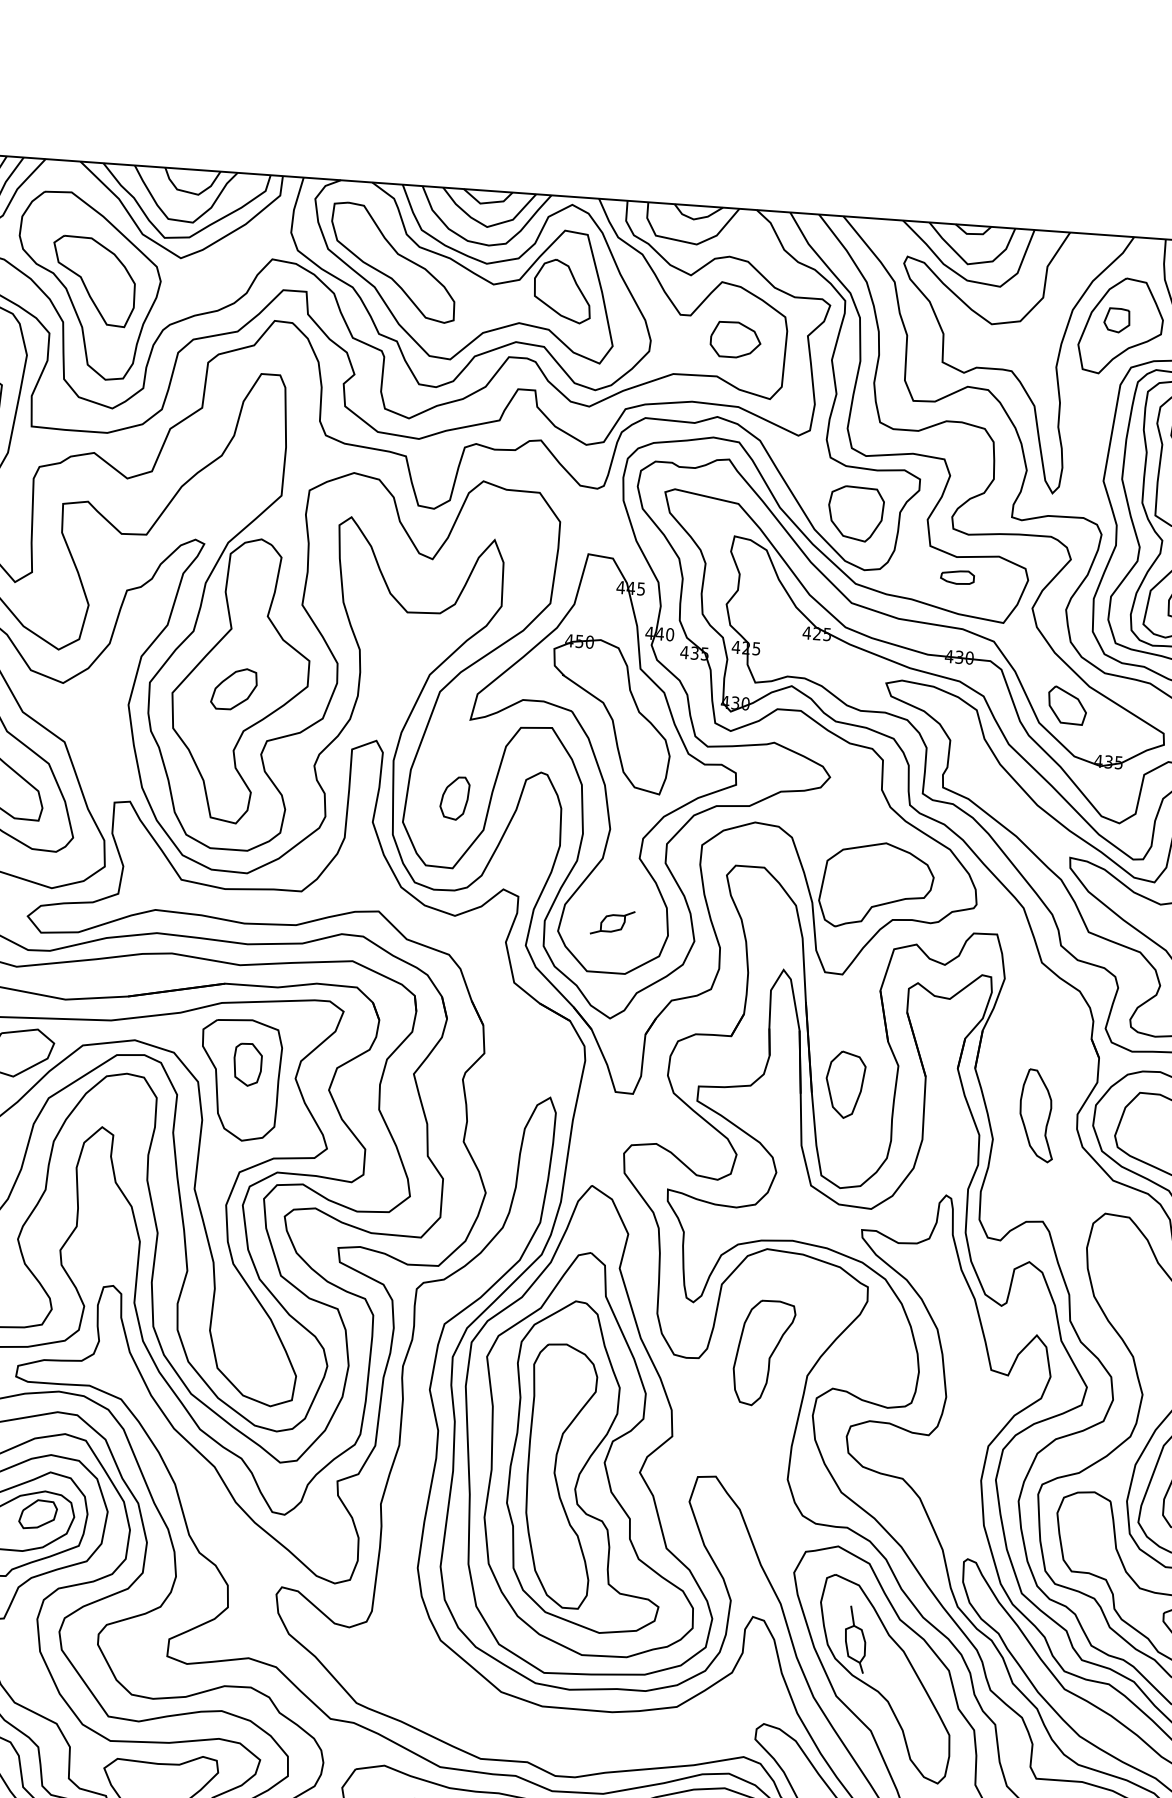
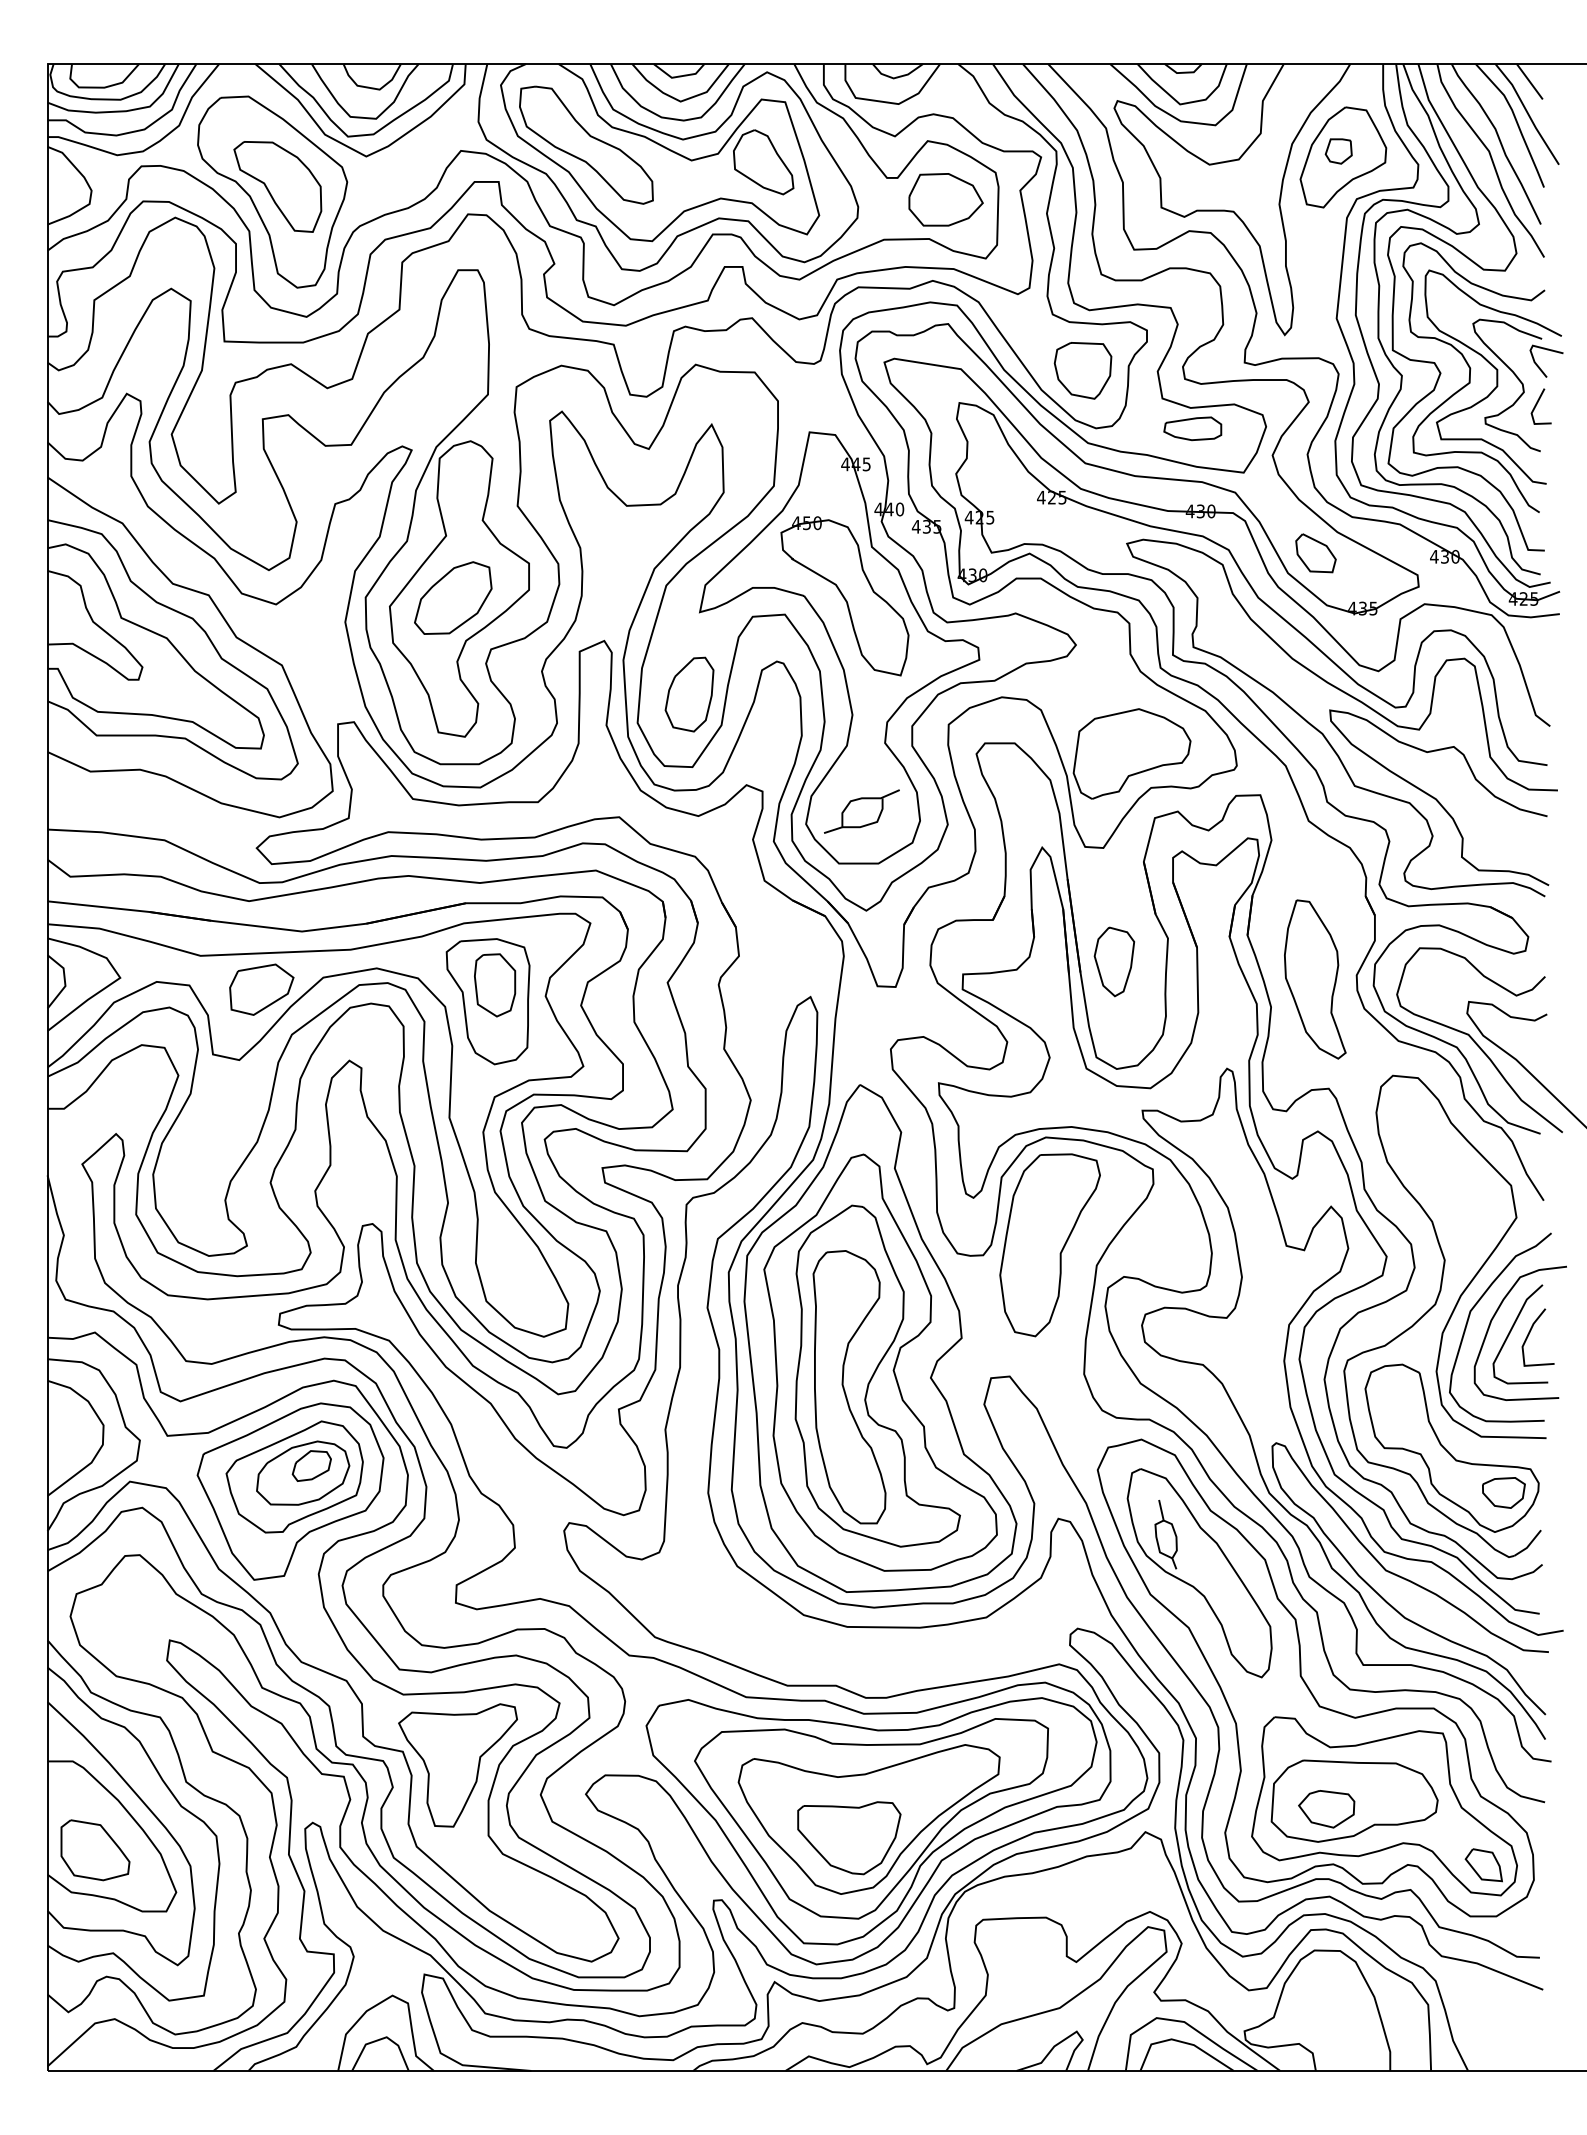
part: (735, 339) -> (945, 199), size x1.43
part: (957, 576) -> (1192, 428), size x1.67
part: (234, 688) -> (453, 597), size x1.67
part: (454, 798) -> (689, 694), size x1.67
part: (612, 922) -> (861, 811), size x1.67
part: (248, 1064) -> (495, 985), size x1.43
part: (1037, 1115) -> (1315, 979), size x1.67
part: (763, 1353) -> (1049, 1245), size x1.67

